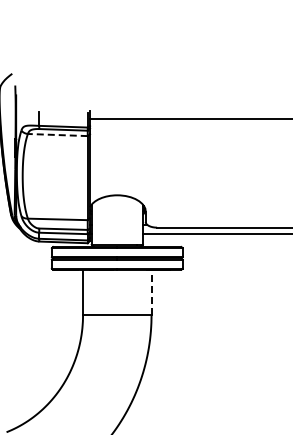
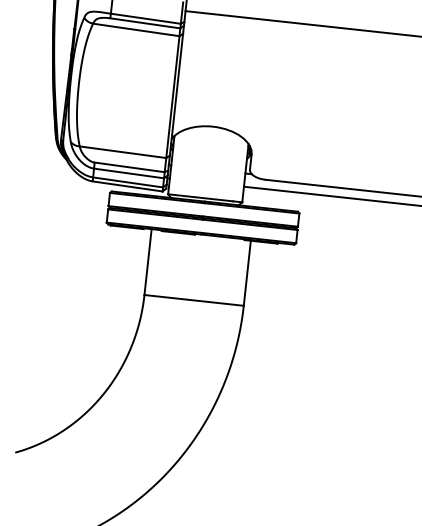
line: (57, 135) -> (135, 30), dashed -> solid
line: (151, 292) -> (247, 272), dashed -> solid

